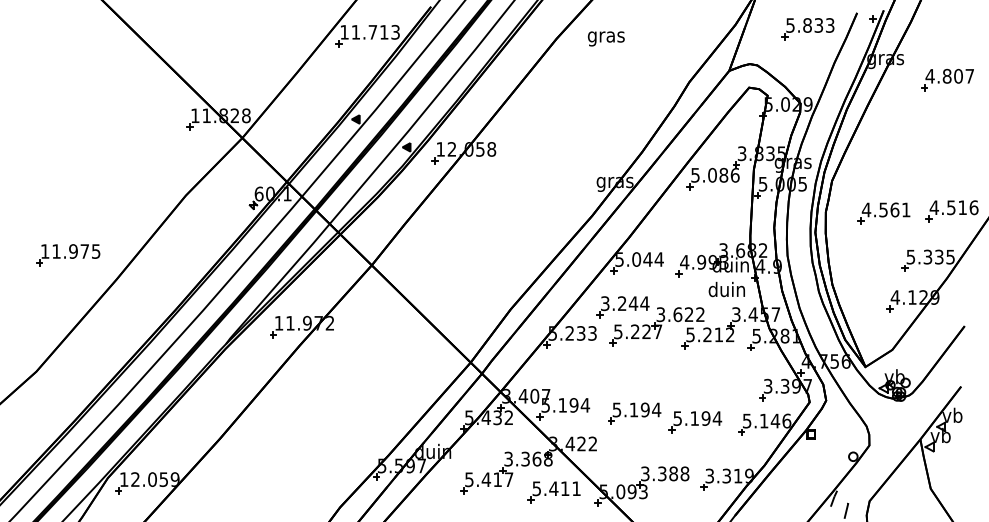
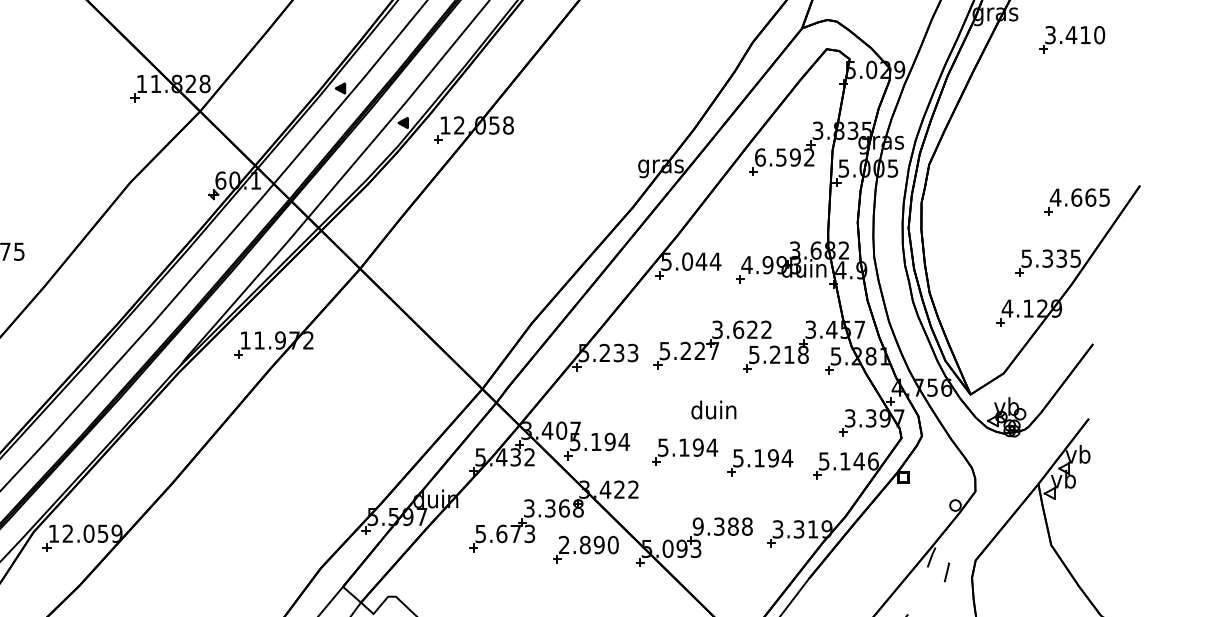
text: (949, 75) -> (1074, 34), 4.807 -> 3.410
text: (715, 174) -> (785, 156), 5.086 -> 6.592
text: (962, 207) -> (1090, 197), 4.516 -> 4.665
part: (883, 213) -> (992, 204), removed
text: (726, 289) -> (713, 409), moved
part: (622, 307) -> (670, 320), removed
text: (729, 334) -> (802, 354), 5.212 -> 5.218
text: (644, 473) -> (697, 526), 3.388 -> 9.388
text: (497, 479) -> (515, 533), 5.417 -> 5.673
text: (556, 488) -> (588, 544), 5.411 -> 2.890

